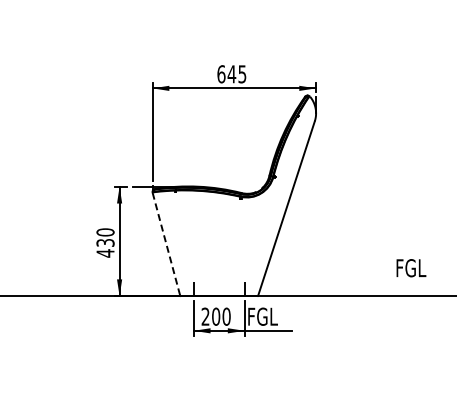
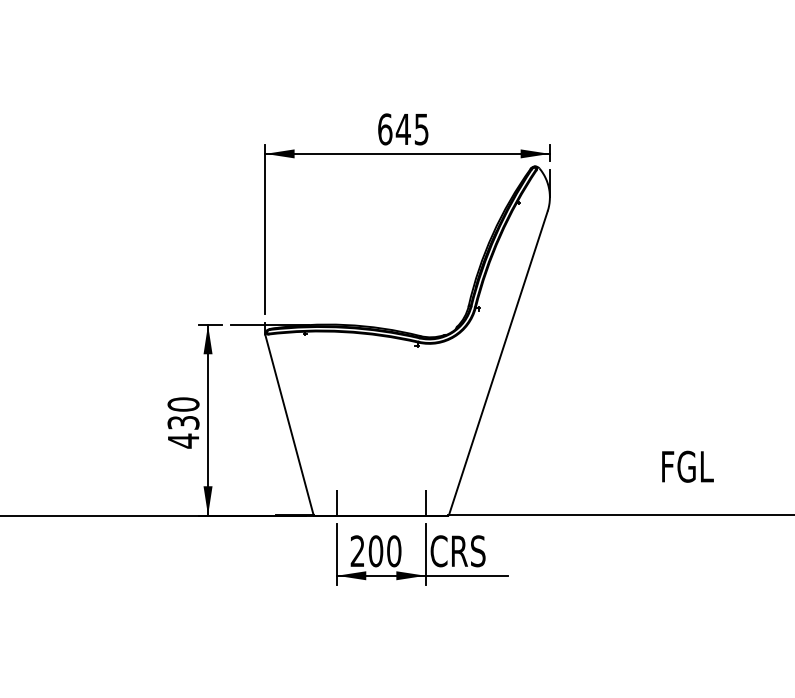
line: (166, 244) -> (289, 425), dashed -> solid
text: (411, 268) -> (688, 467), moved
text: (263, 316) -> (458, 550), FGL -> CRS

